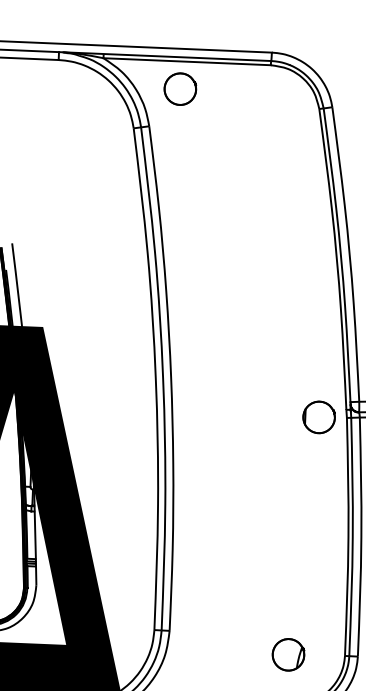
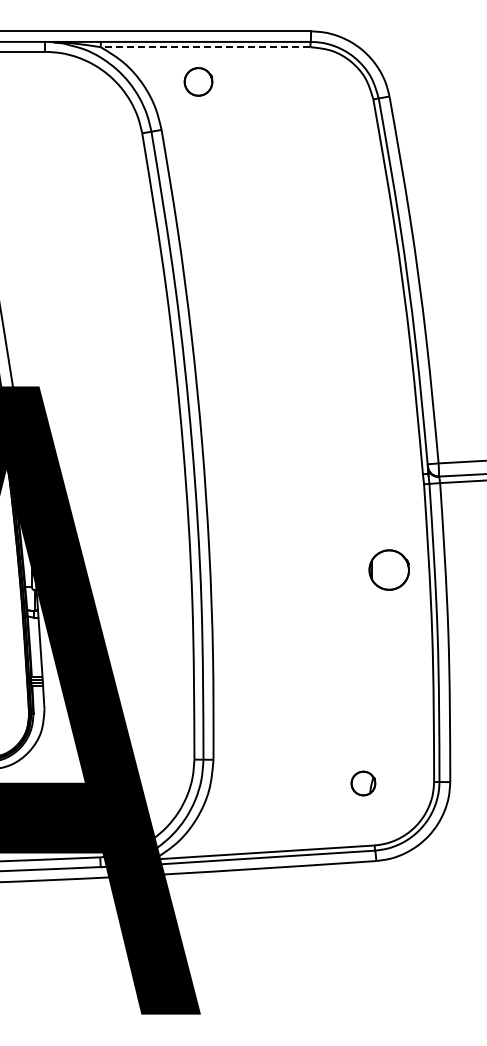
line: (187, 61) -> (205, 47), solid -> dashed
part: (180, 88) -> (198, 81), size x0.7
part: (318, 416) -> (388, 569), moved
part: (288, 654) -> (363, 783), size x0.6

